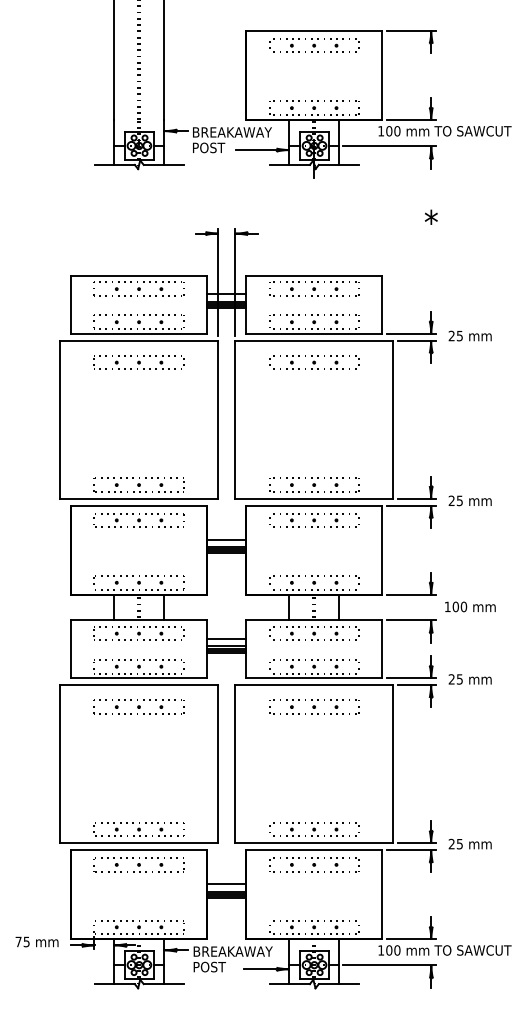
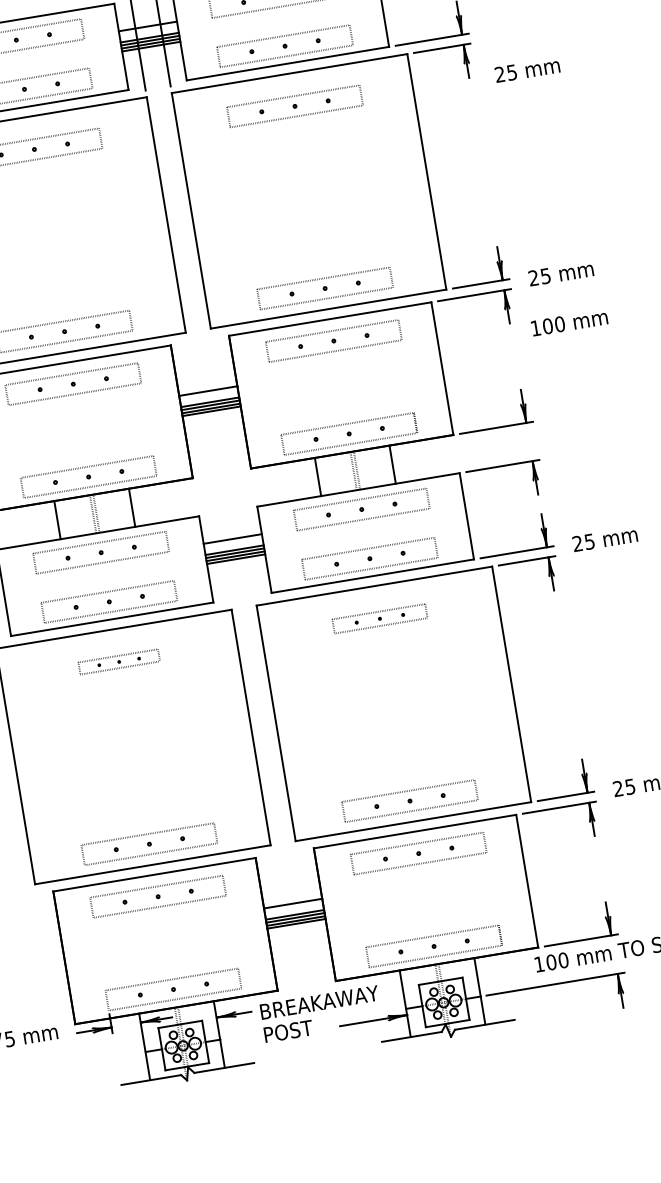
text: (469, 335) -> (526, 69), moved
text: (470, 606) -> (569, 322), moved
part: (138, 706) -> (118, 661), size x0.6
part: (314, 706) -> (380, 617), size x0.7

